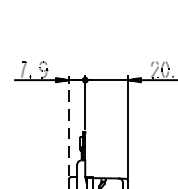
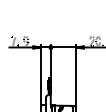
line: (67, 125) -> (40, 74), dashed -> solid

